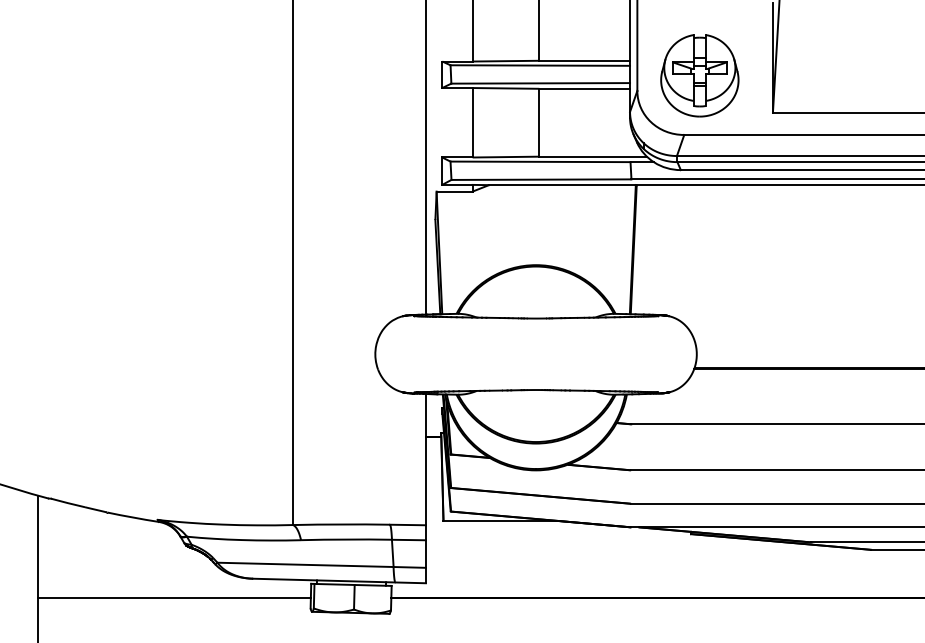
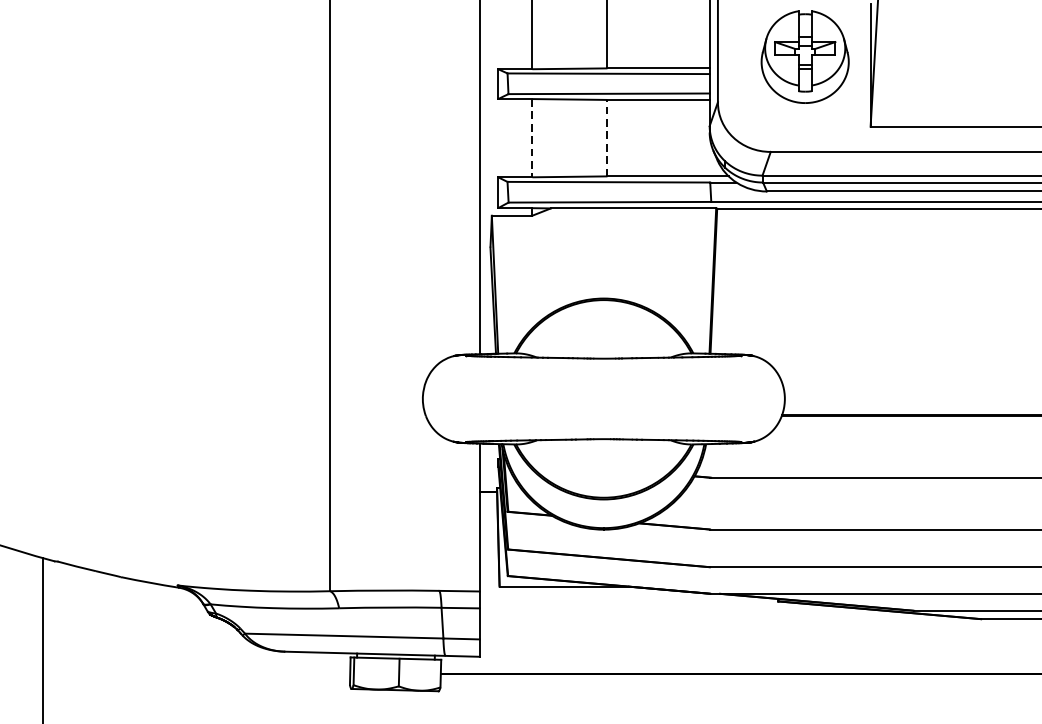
part: (699, 75) -> (804, 56), moved
line: (472, 122) -> (532, 137), solid -> dashed
line: (539, 122) -> (607, 137), solid -> dashed
line: (174, 598) -> (196, 673), removed

